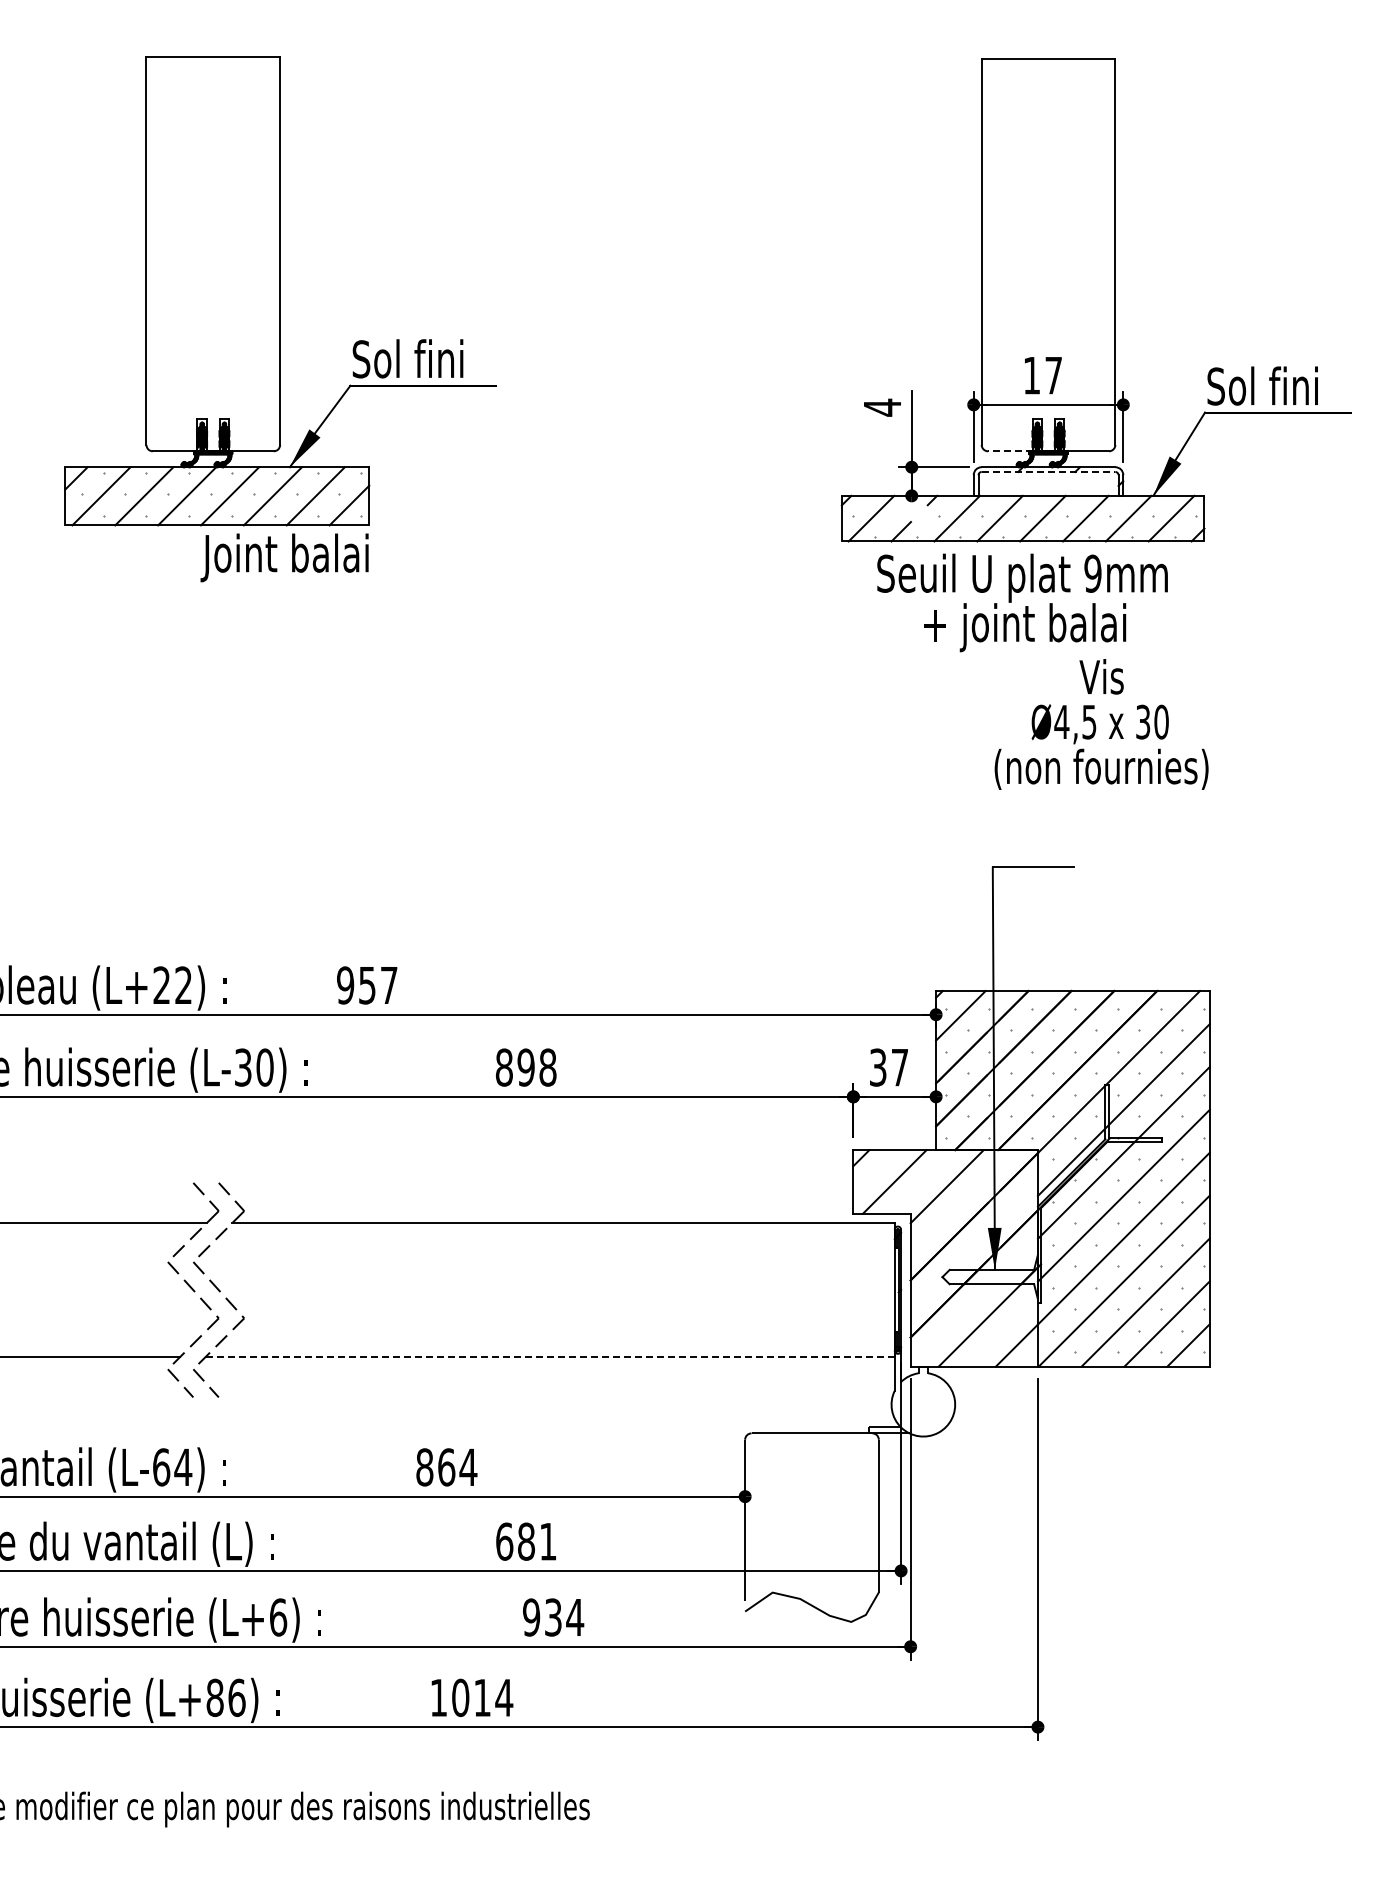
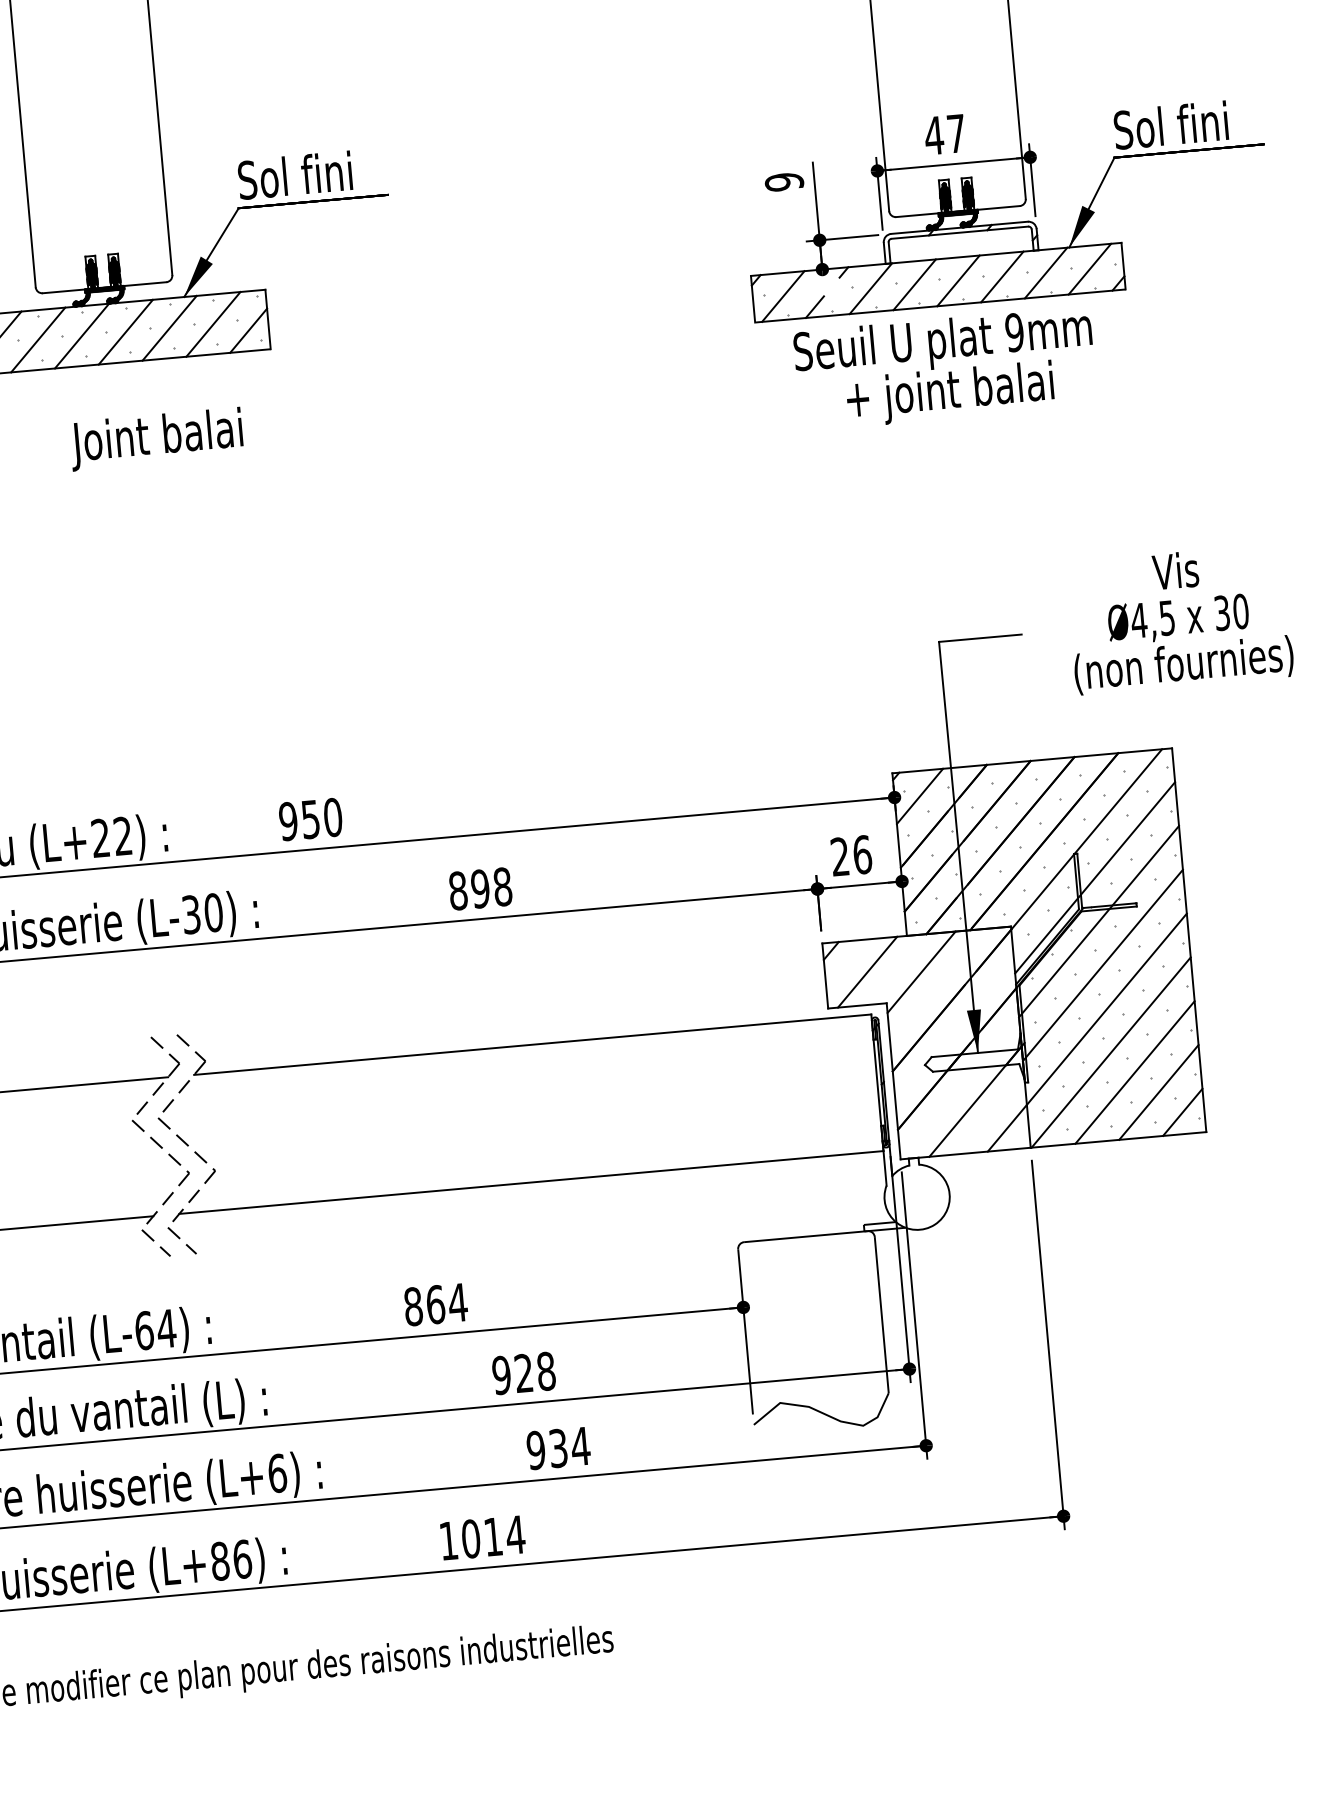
text: (1031, 375) -> (933, 135), 17 -> 47
text: (882, 407) -> (784, 181), 4 -> 9
line: (1009, 451) -> (918, 215), dashed -> solid
line: (1048, 472) -> (959, 233), dashed -> solid
text: (284, 557) -> (156, 438), moved
text: (1101, 724) -> (1179, 619), moved
text: (388, 985) -> (332, 817), 957 -> 950
text: (888, 1067) -> (850, 855), 37 -> 26
line: (550, 1357) -> (531, 1182), dashed -> solid
text: (526, 1541) -> (524, 1373), 681 -> 928

